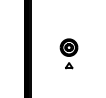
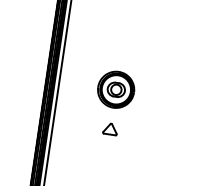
part: (68, 53) -> (113, 102), moved

